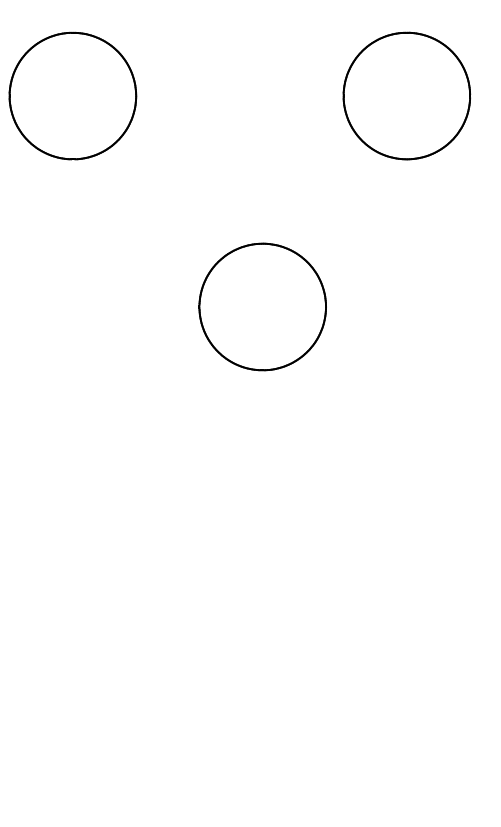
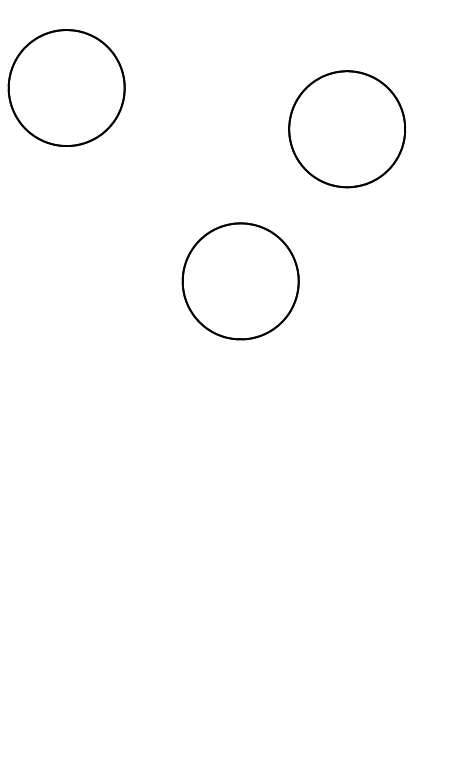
part: (406, 95) -> (346, 128), moved

